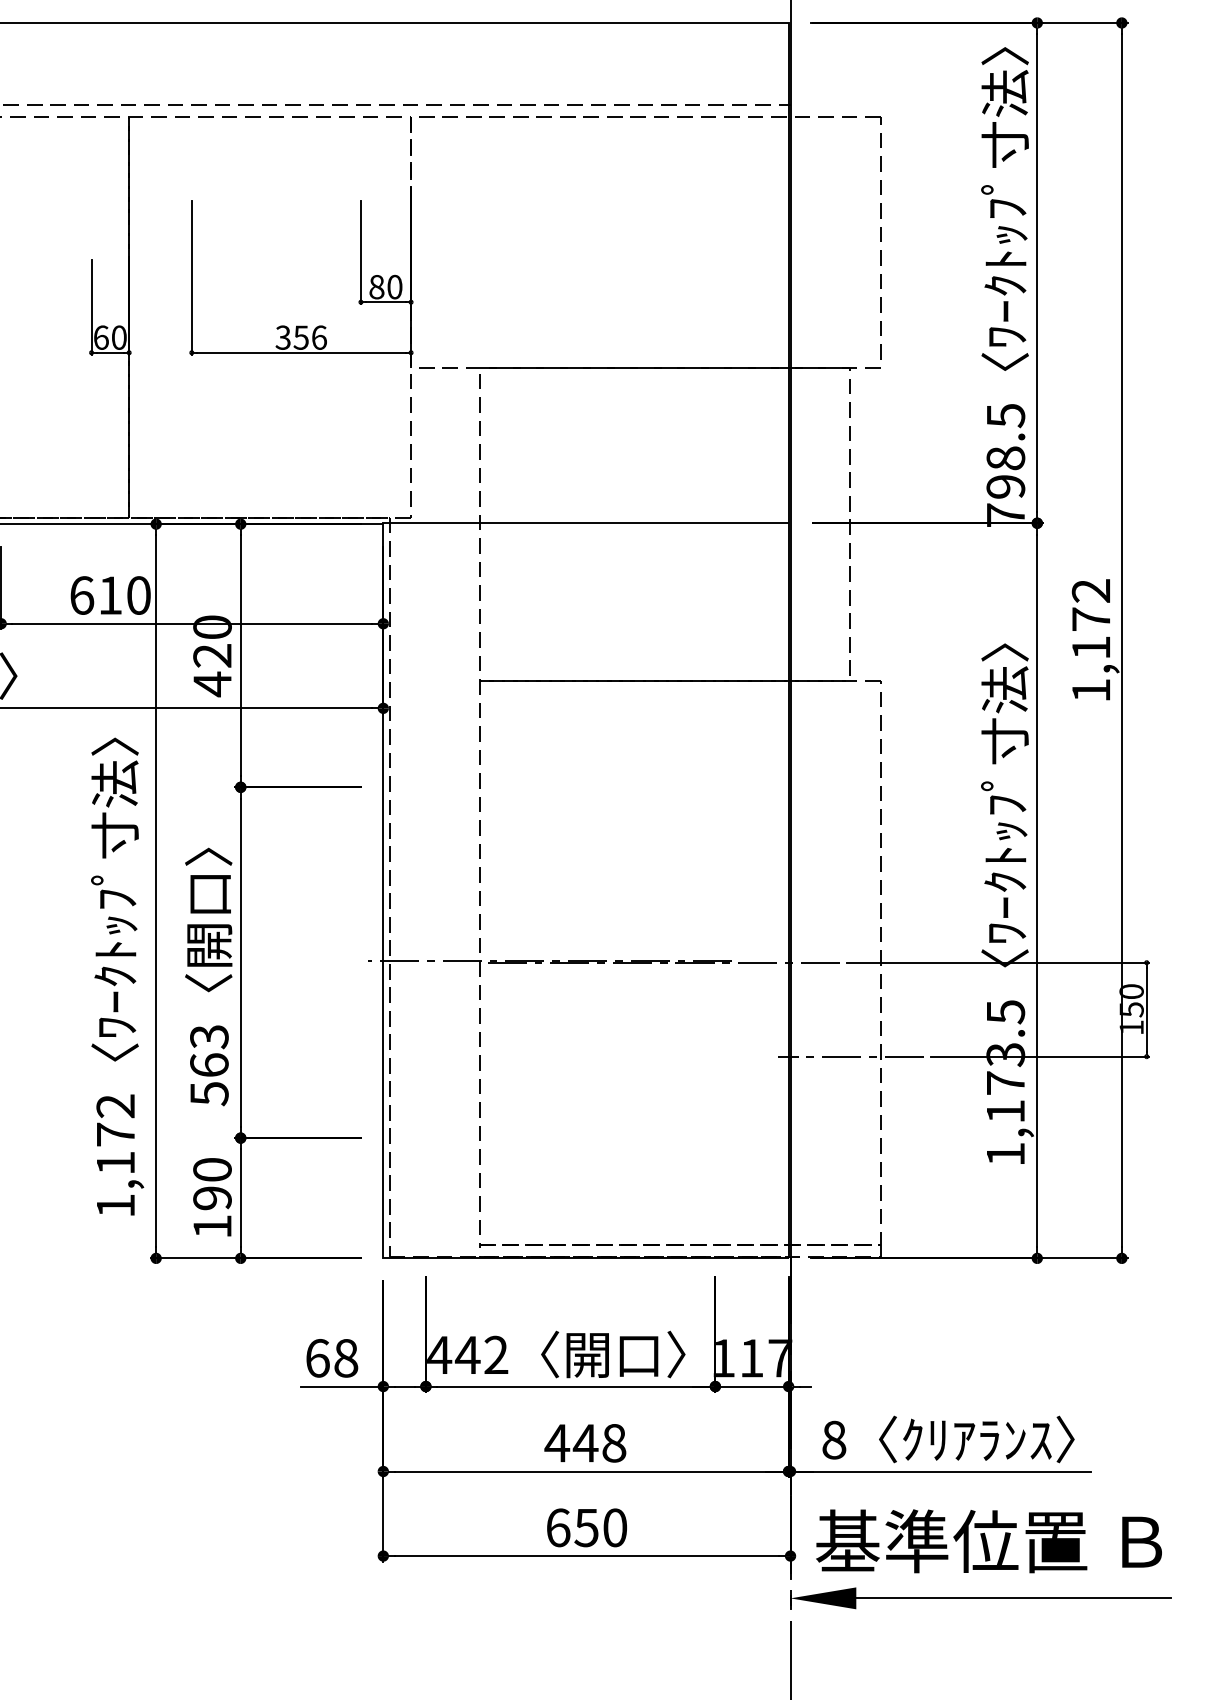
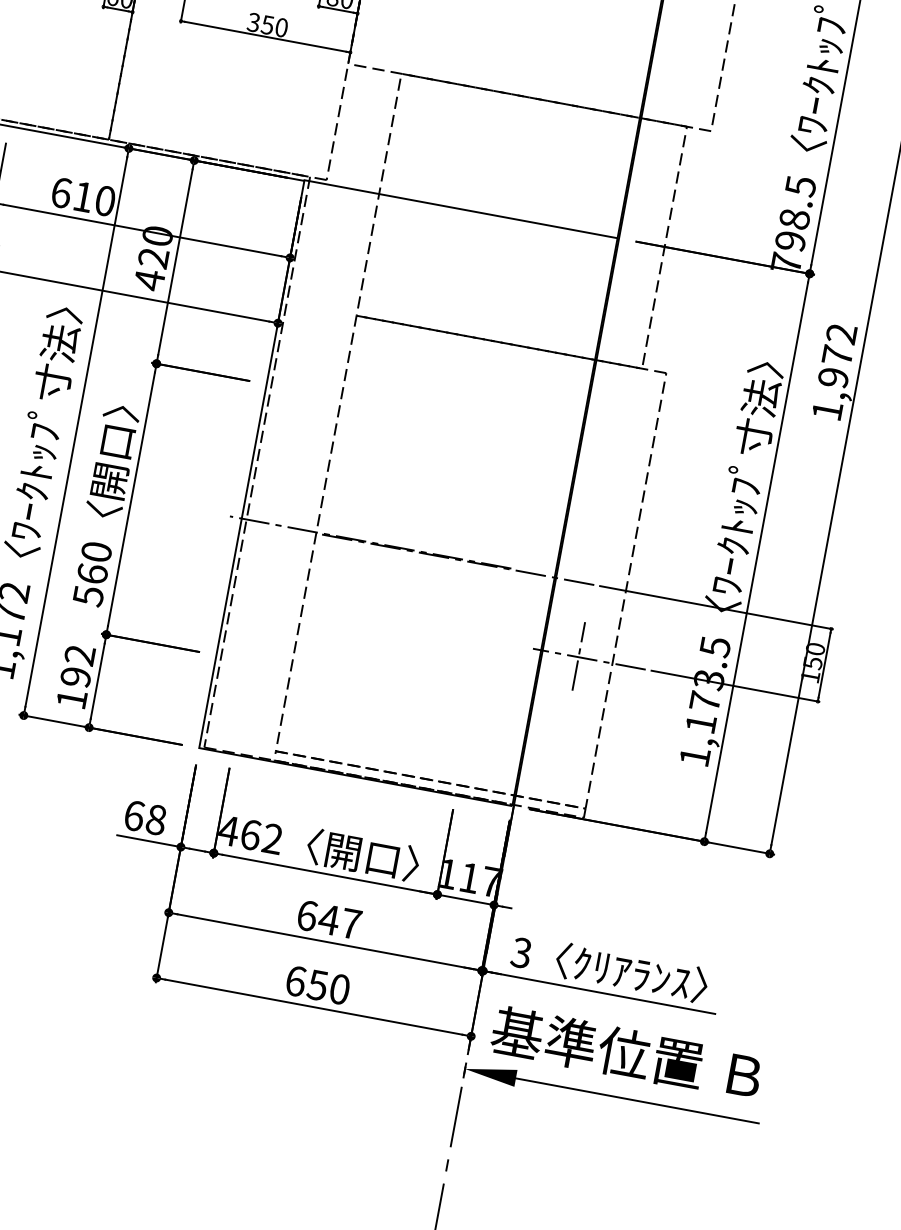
text: (319, 337) -> (281, 27), 356 -> 350
text: (1090, 647) -> (832, 377), 1,172 -> 1,972
text: (209, 1037) -> (96, 552), 563 -> 560
line: (837, 1055) -> (579, 656), added
text: (212, 1169) -> (80, 654), 190 -> 192
text: (467, 1354) -> (250, 834), 442 -> 462
text: (833, 1439) -> (521, 952), 8 -> 3
text: (585, 1442) -> (329, 919), 448 -> 647

